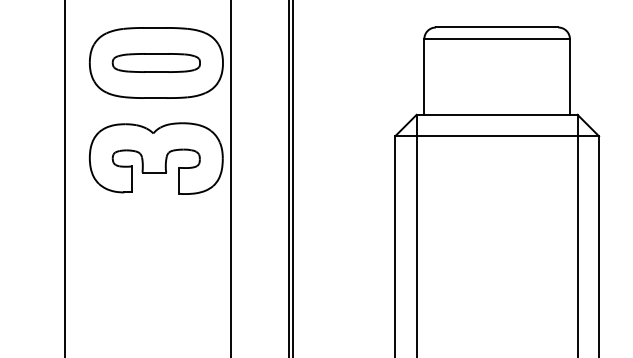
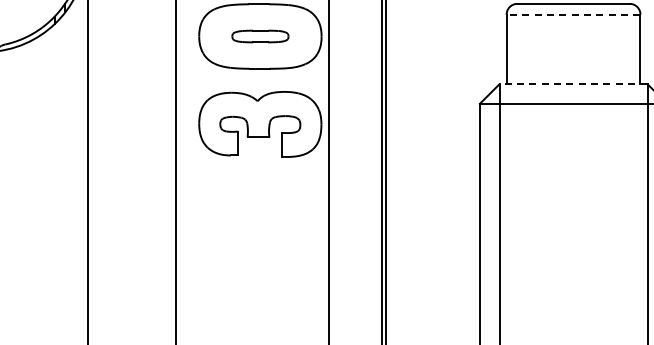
line: (497, 39) -> (573, 14), solid -> dashed
part: (156, 62) -> (260, 36), size x0.7
line: (497, 115) -> (573, 84), solid -> dashed

